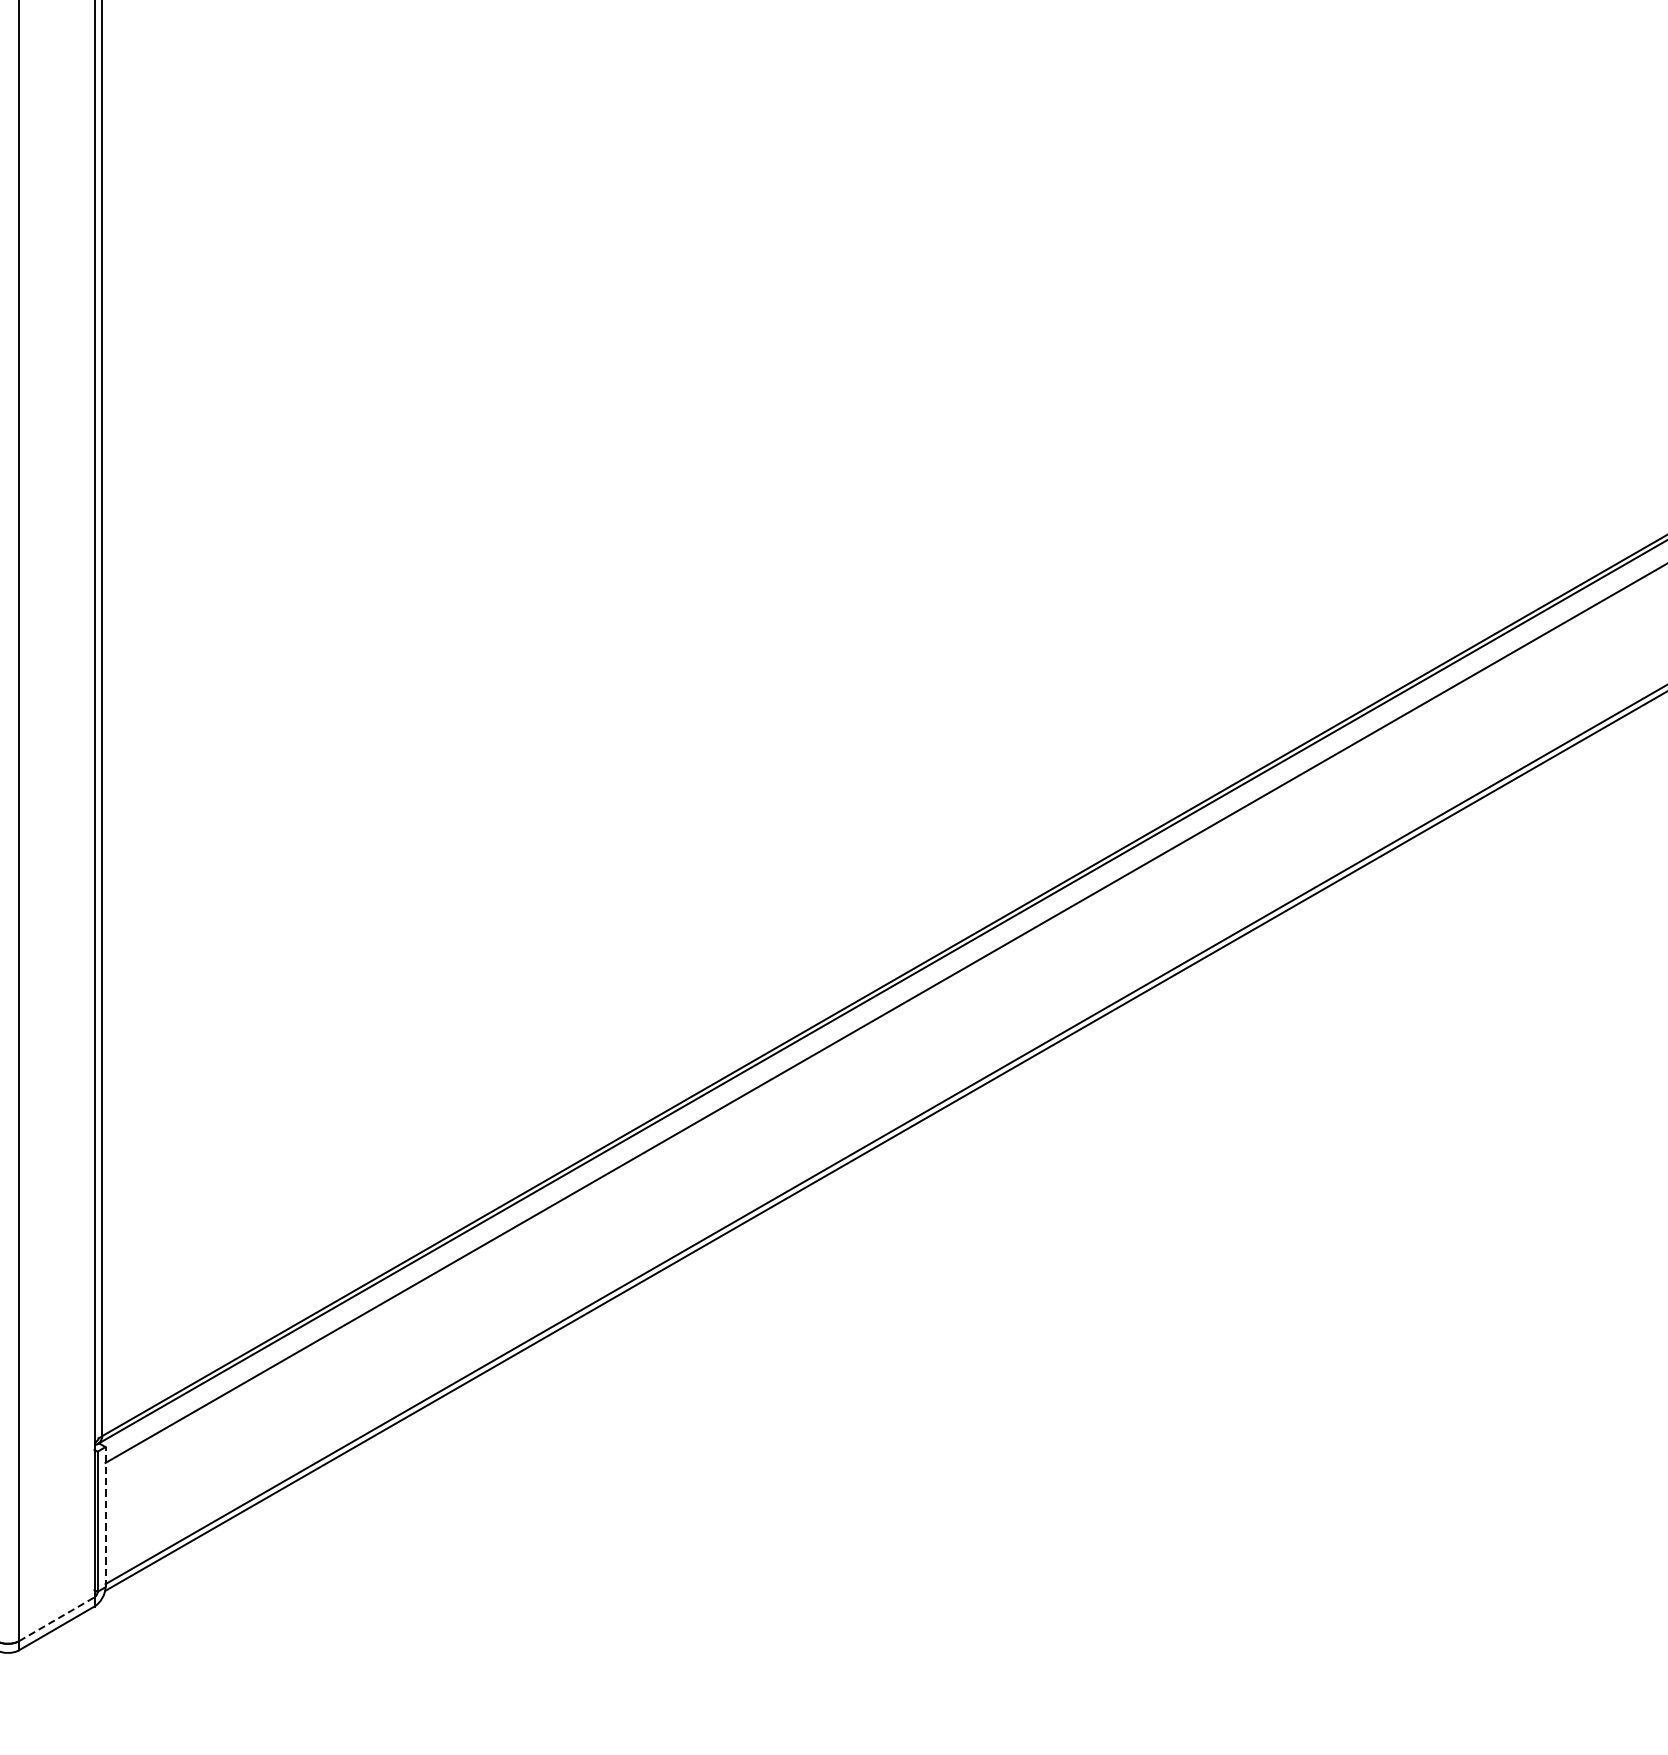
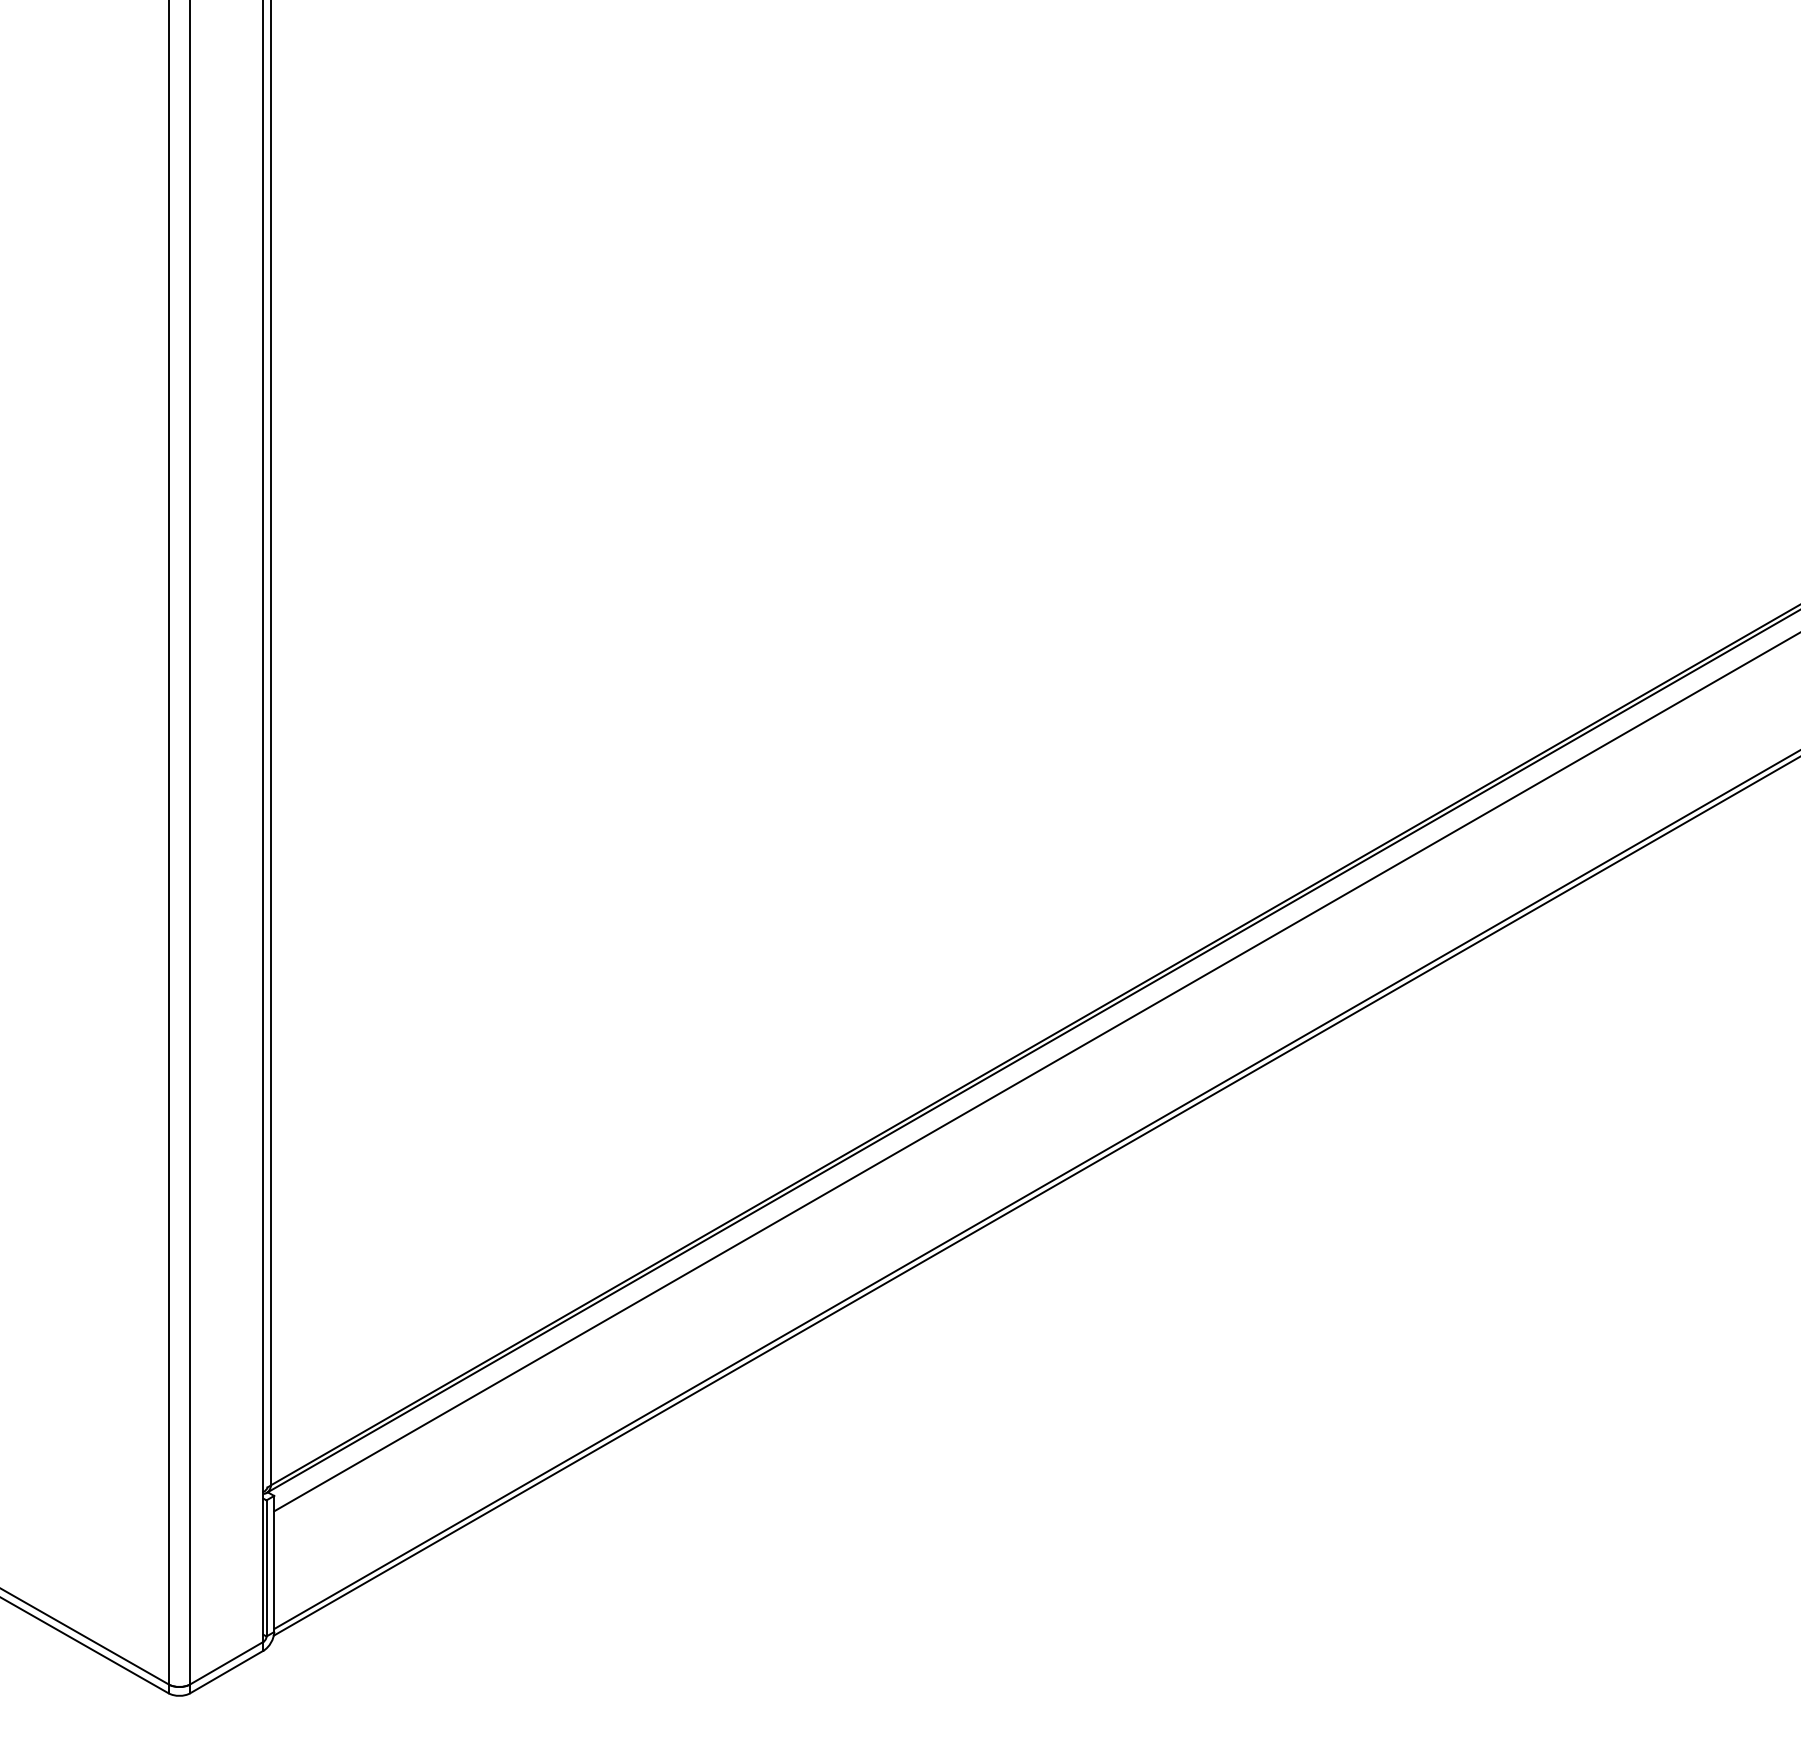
line: (105, 1516) -> (274, 1563), dashed -> solid
line: (57, 1618) -> (227, 1662), dashed -> solid

